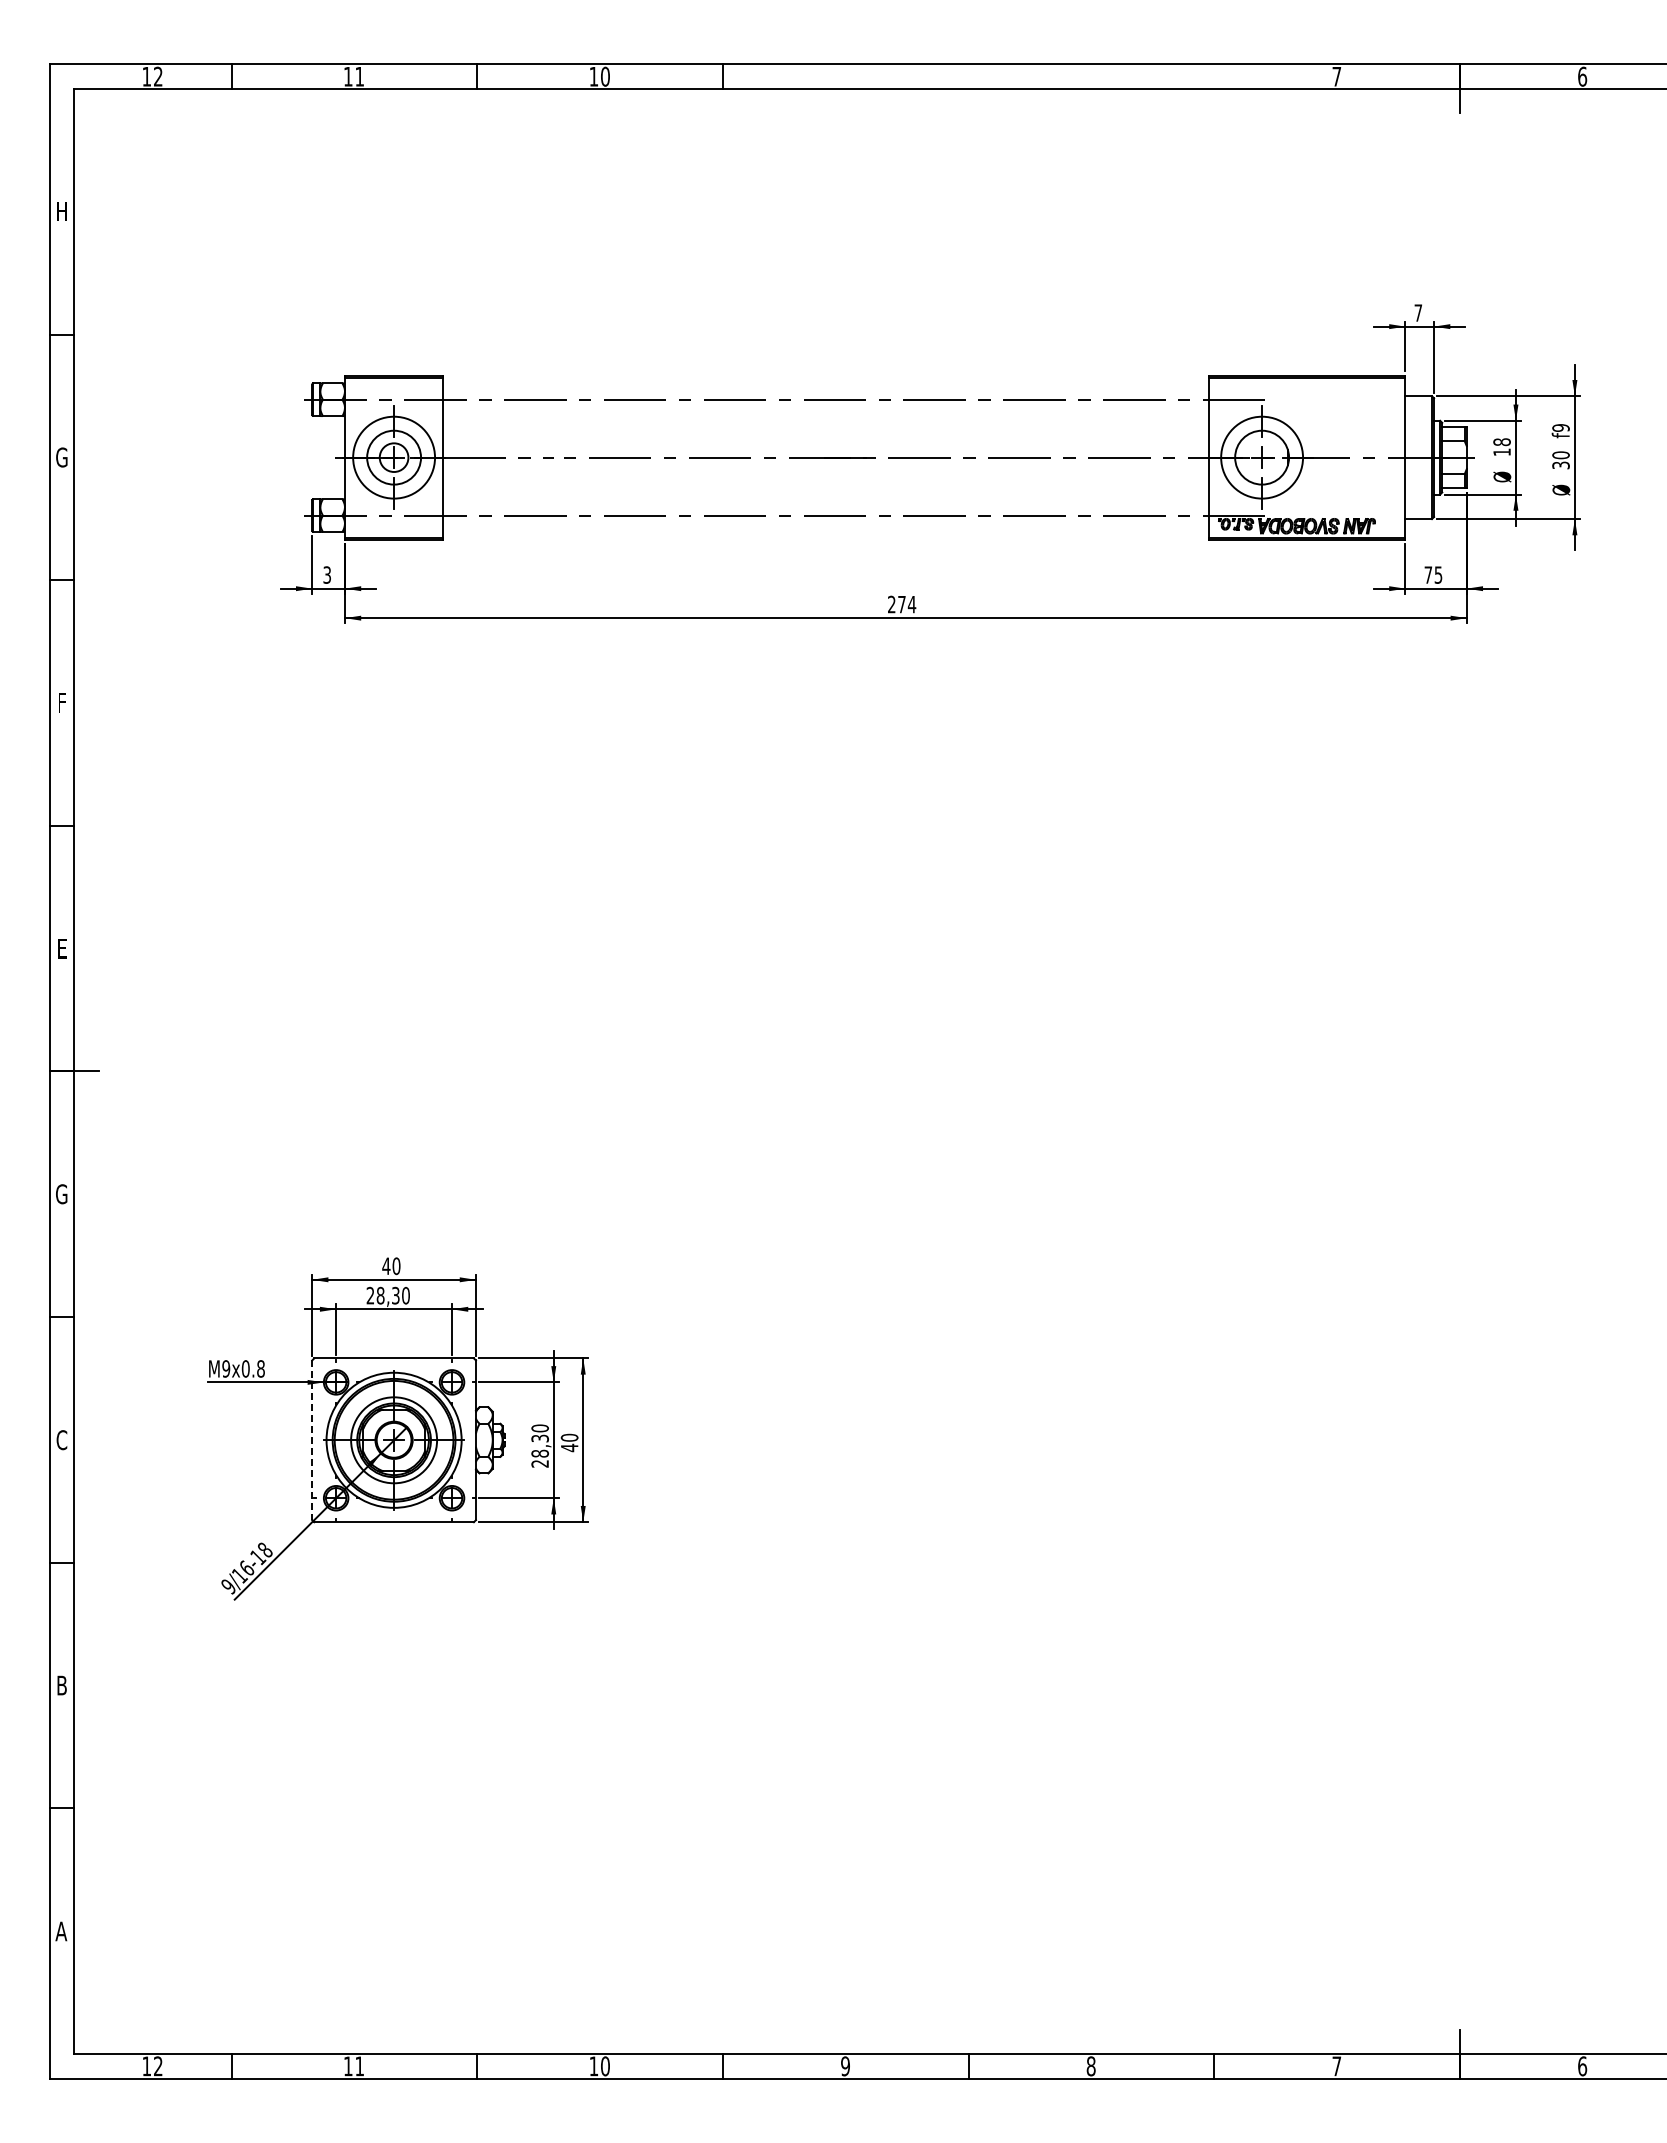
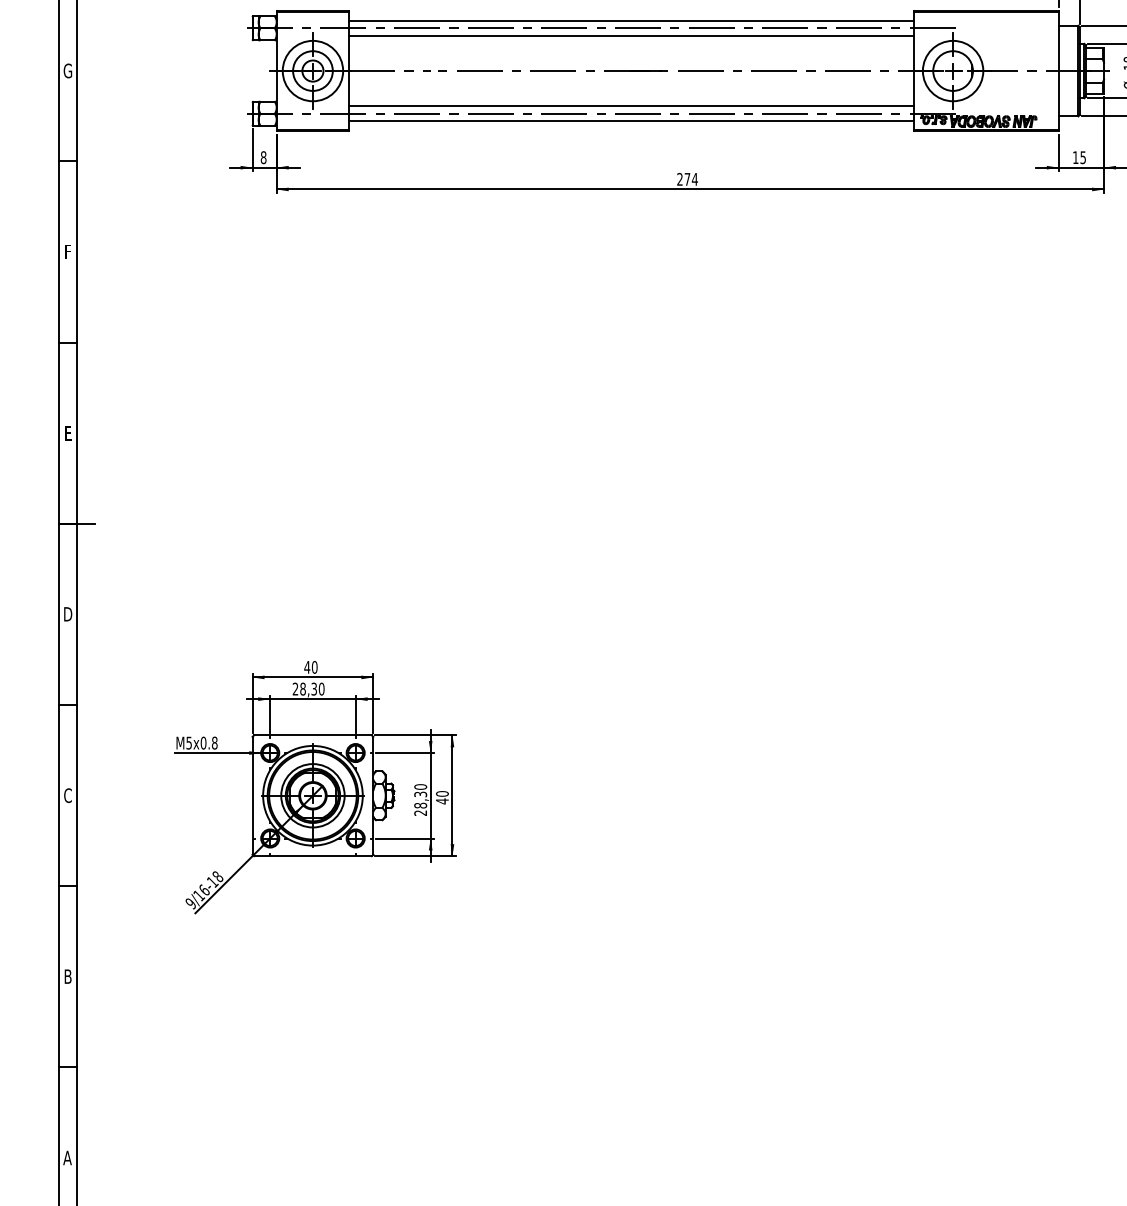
line: (825, 389) -> (631, 20), added
line: (825, 409) -> (631, 35), added
line: (825, 505) -> (631, 106), added
line: (825, 525) -> (631, 121), added
text: (327, 574) -> (263, 157), 3 -> 8
text: (1428, 574) -> (1075, 157), 75 -> 15
text: (61, 1194) -> (67, 614), G -> D
text: (226, 1368) -> (189, 742), M9x0.8 -> M5x0.8
line: (312, 1440) -> (252, 795), dashed -> solid

